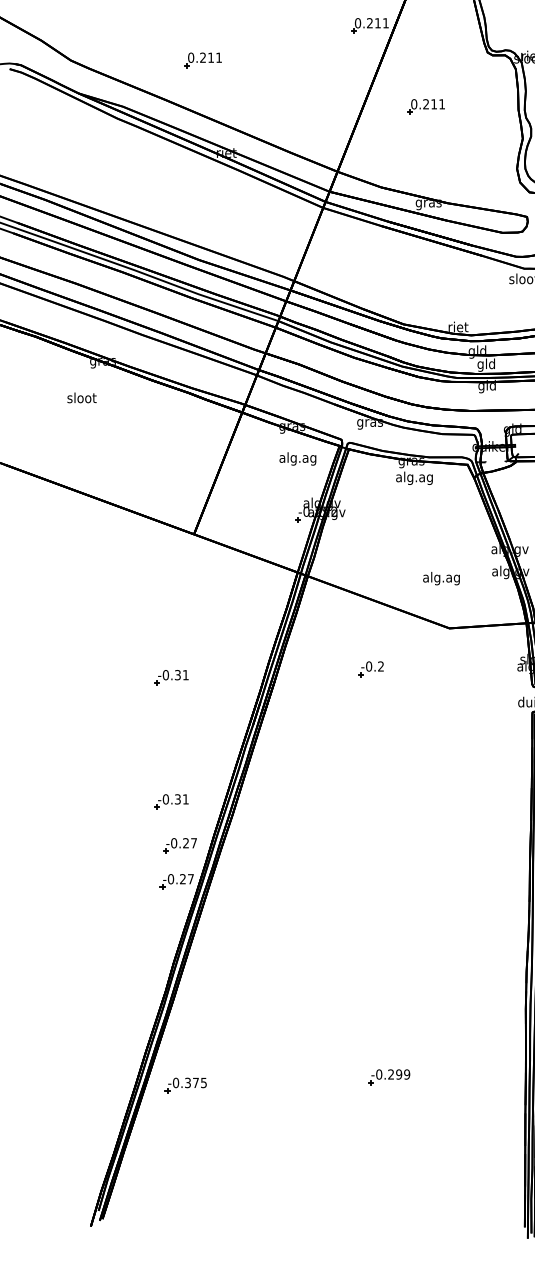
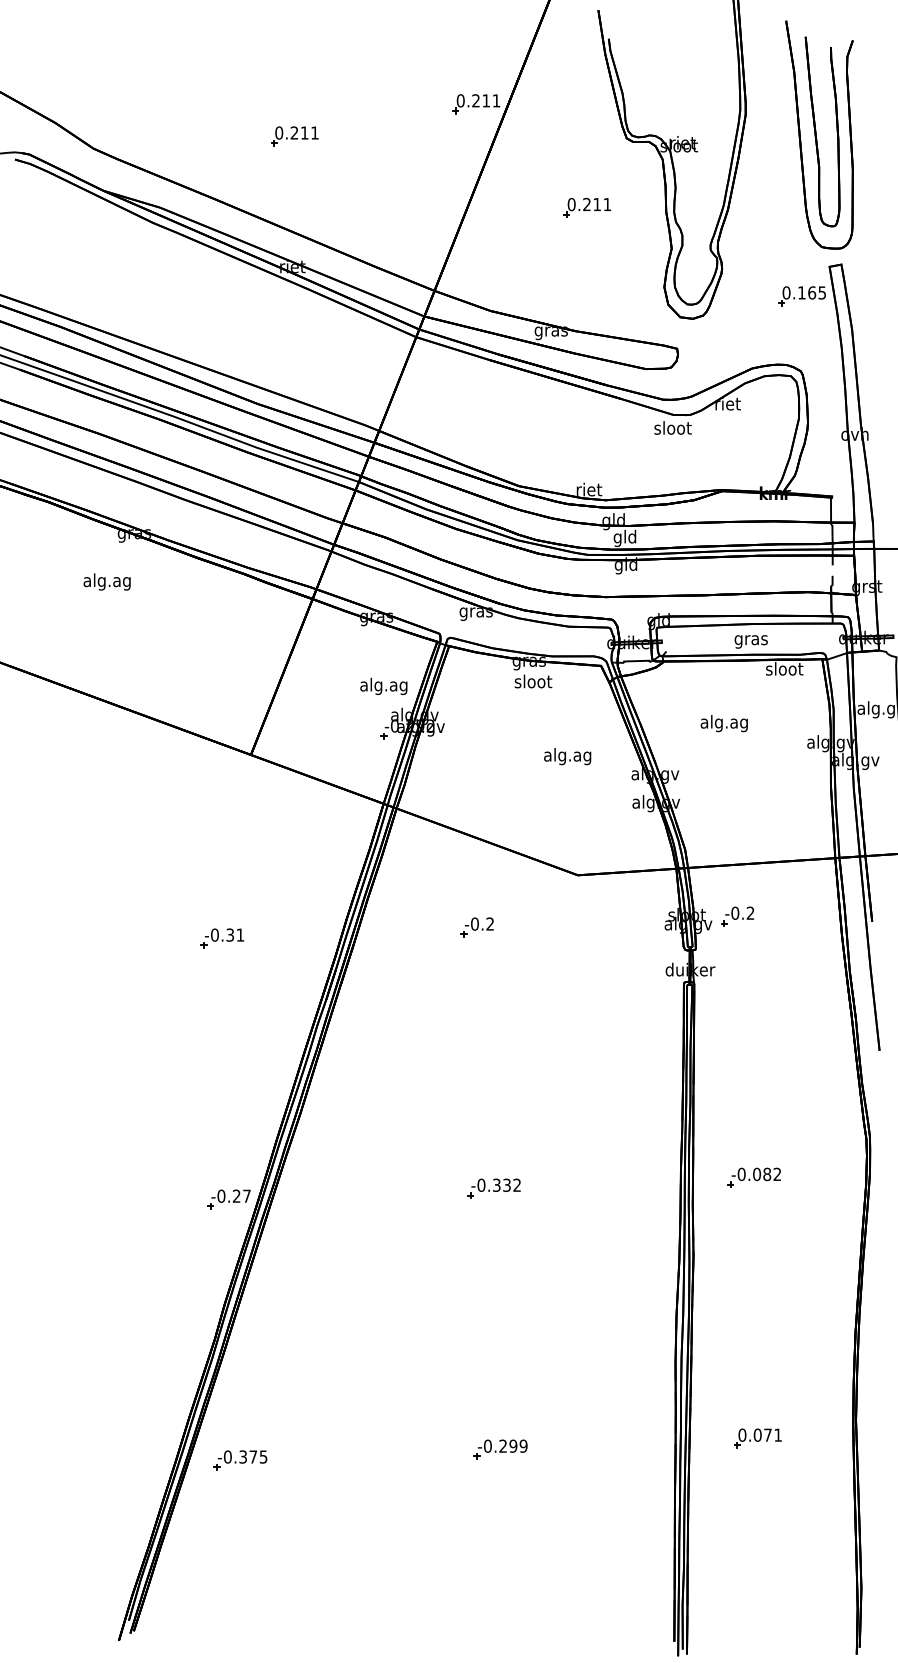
part: (203, 60) -> (294, 136), moved
part: (426, 106) -> (587, 207), moved
text: (81, 398) -> (106, 581), sloot -> alg.ag
text: (297, 458) -> (383, 685), moved
line: (495, 460) -> (636, 660), added
text: (414, 477) -> (532, 682), alg.ag -> sloot
text: (441, 578) -> (567, 756), moved
part: (171, 802) -> (222, 1097), removed
part: (179, 845) -> (232, 1153), removed
part: (383, 873) -> (493, 1188), added

